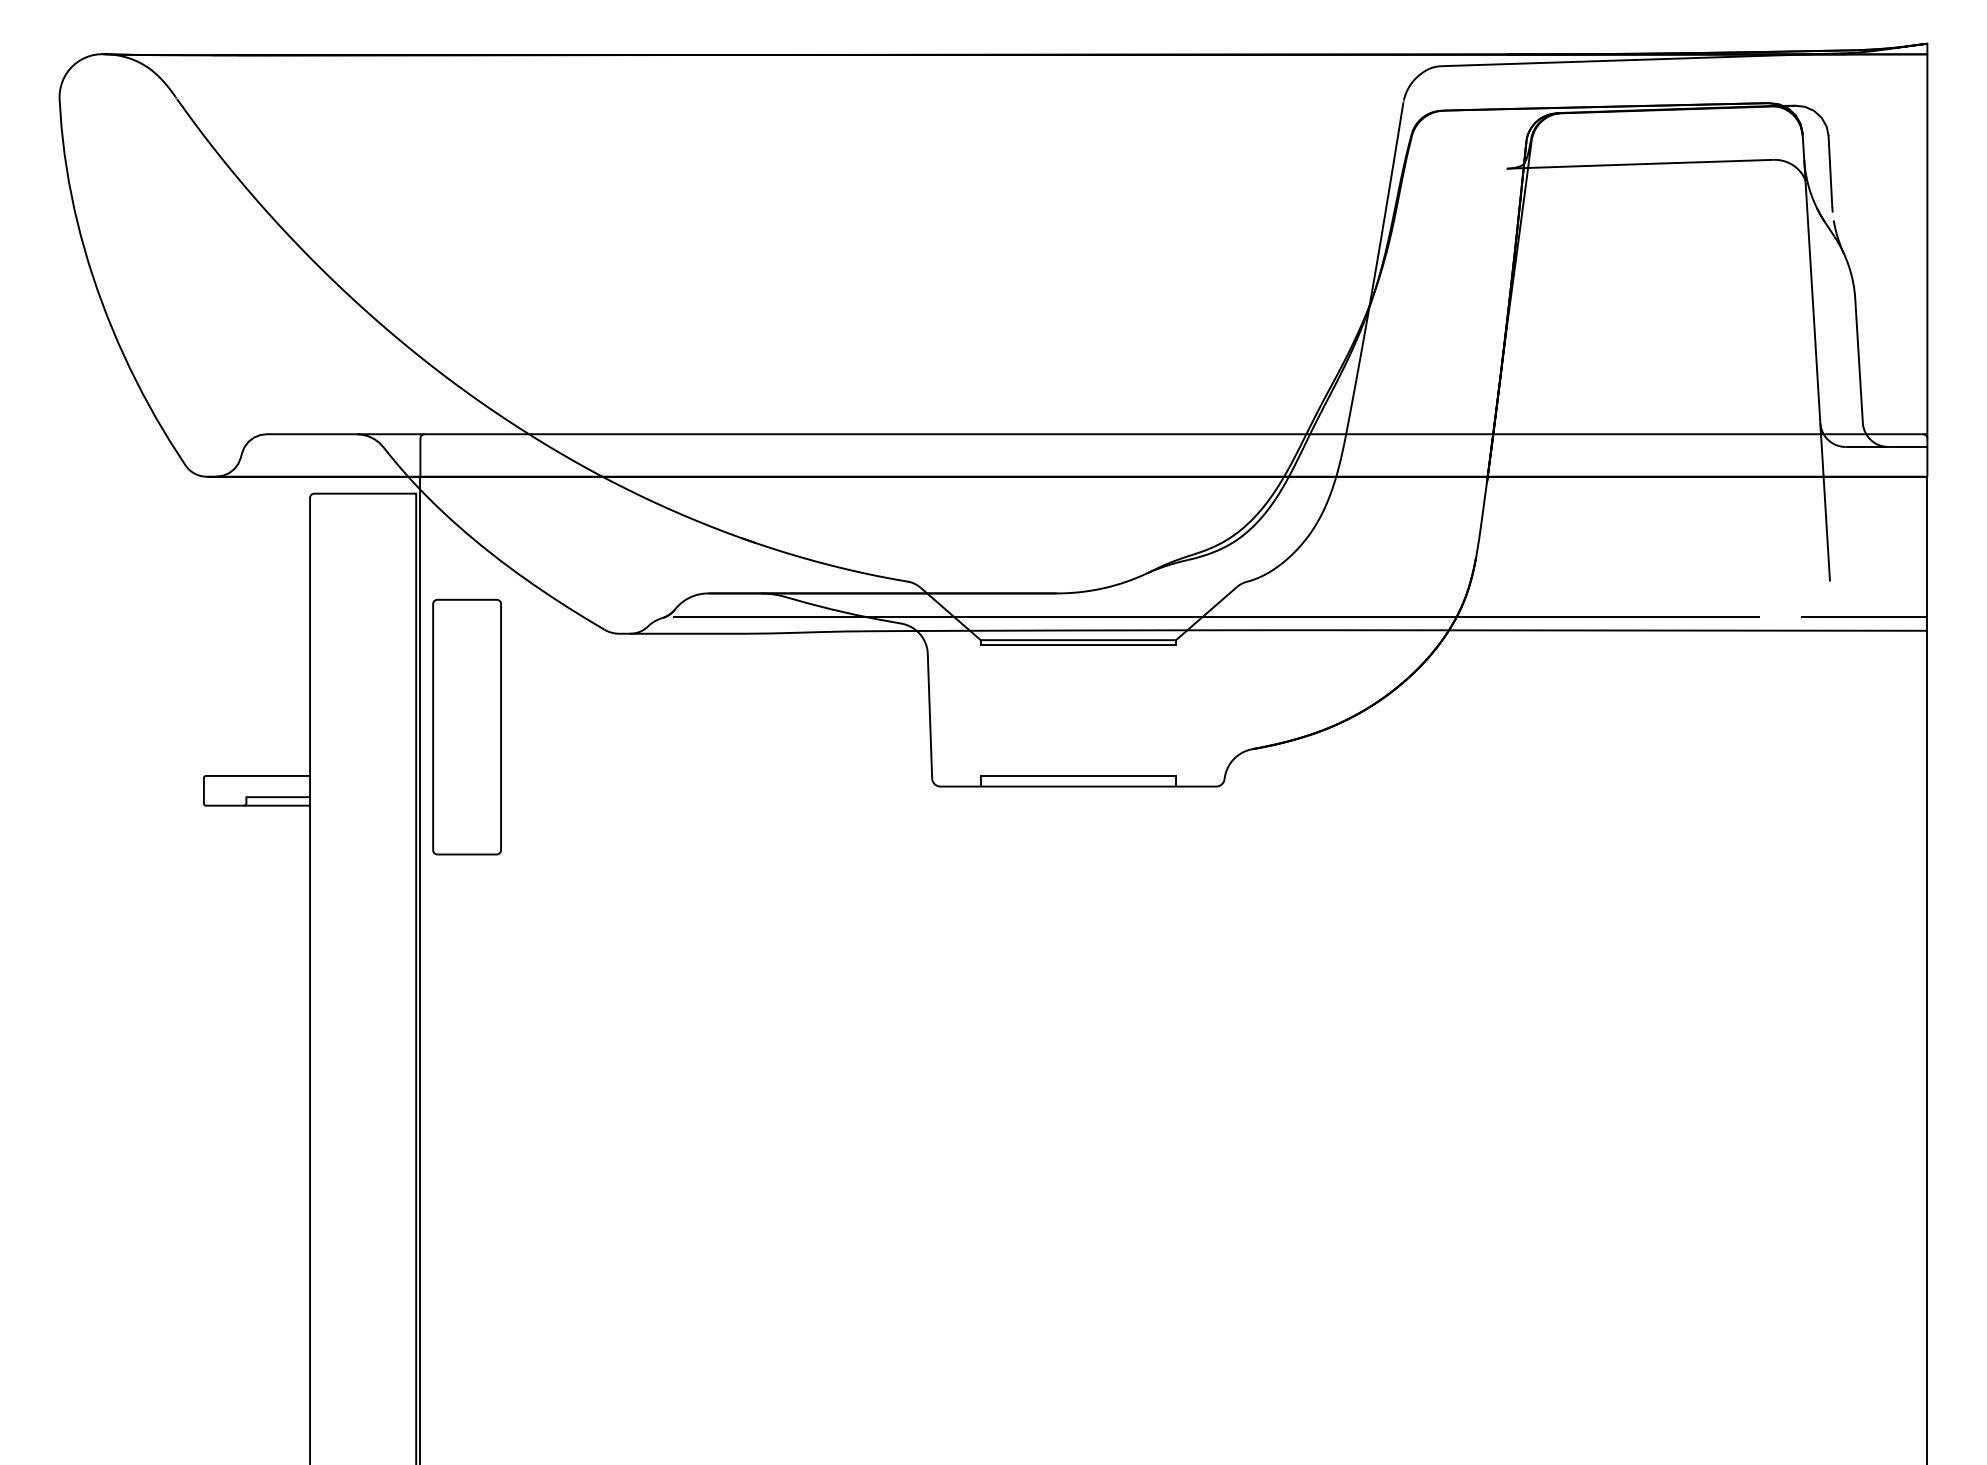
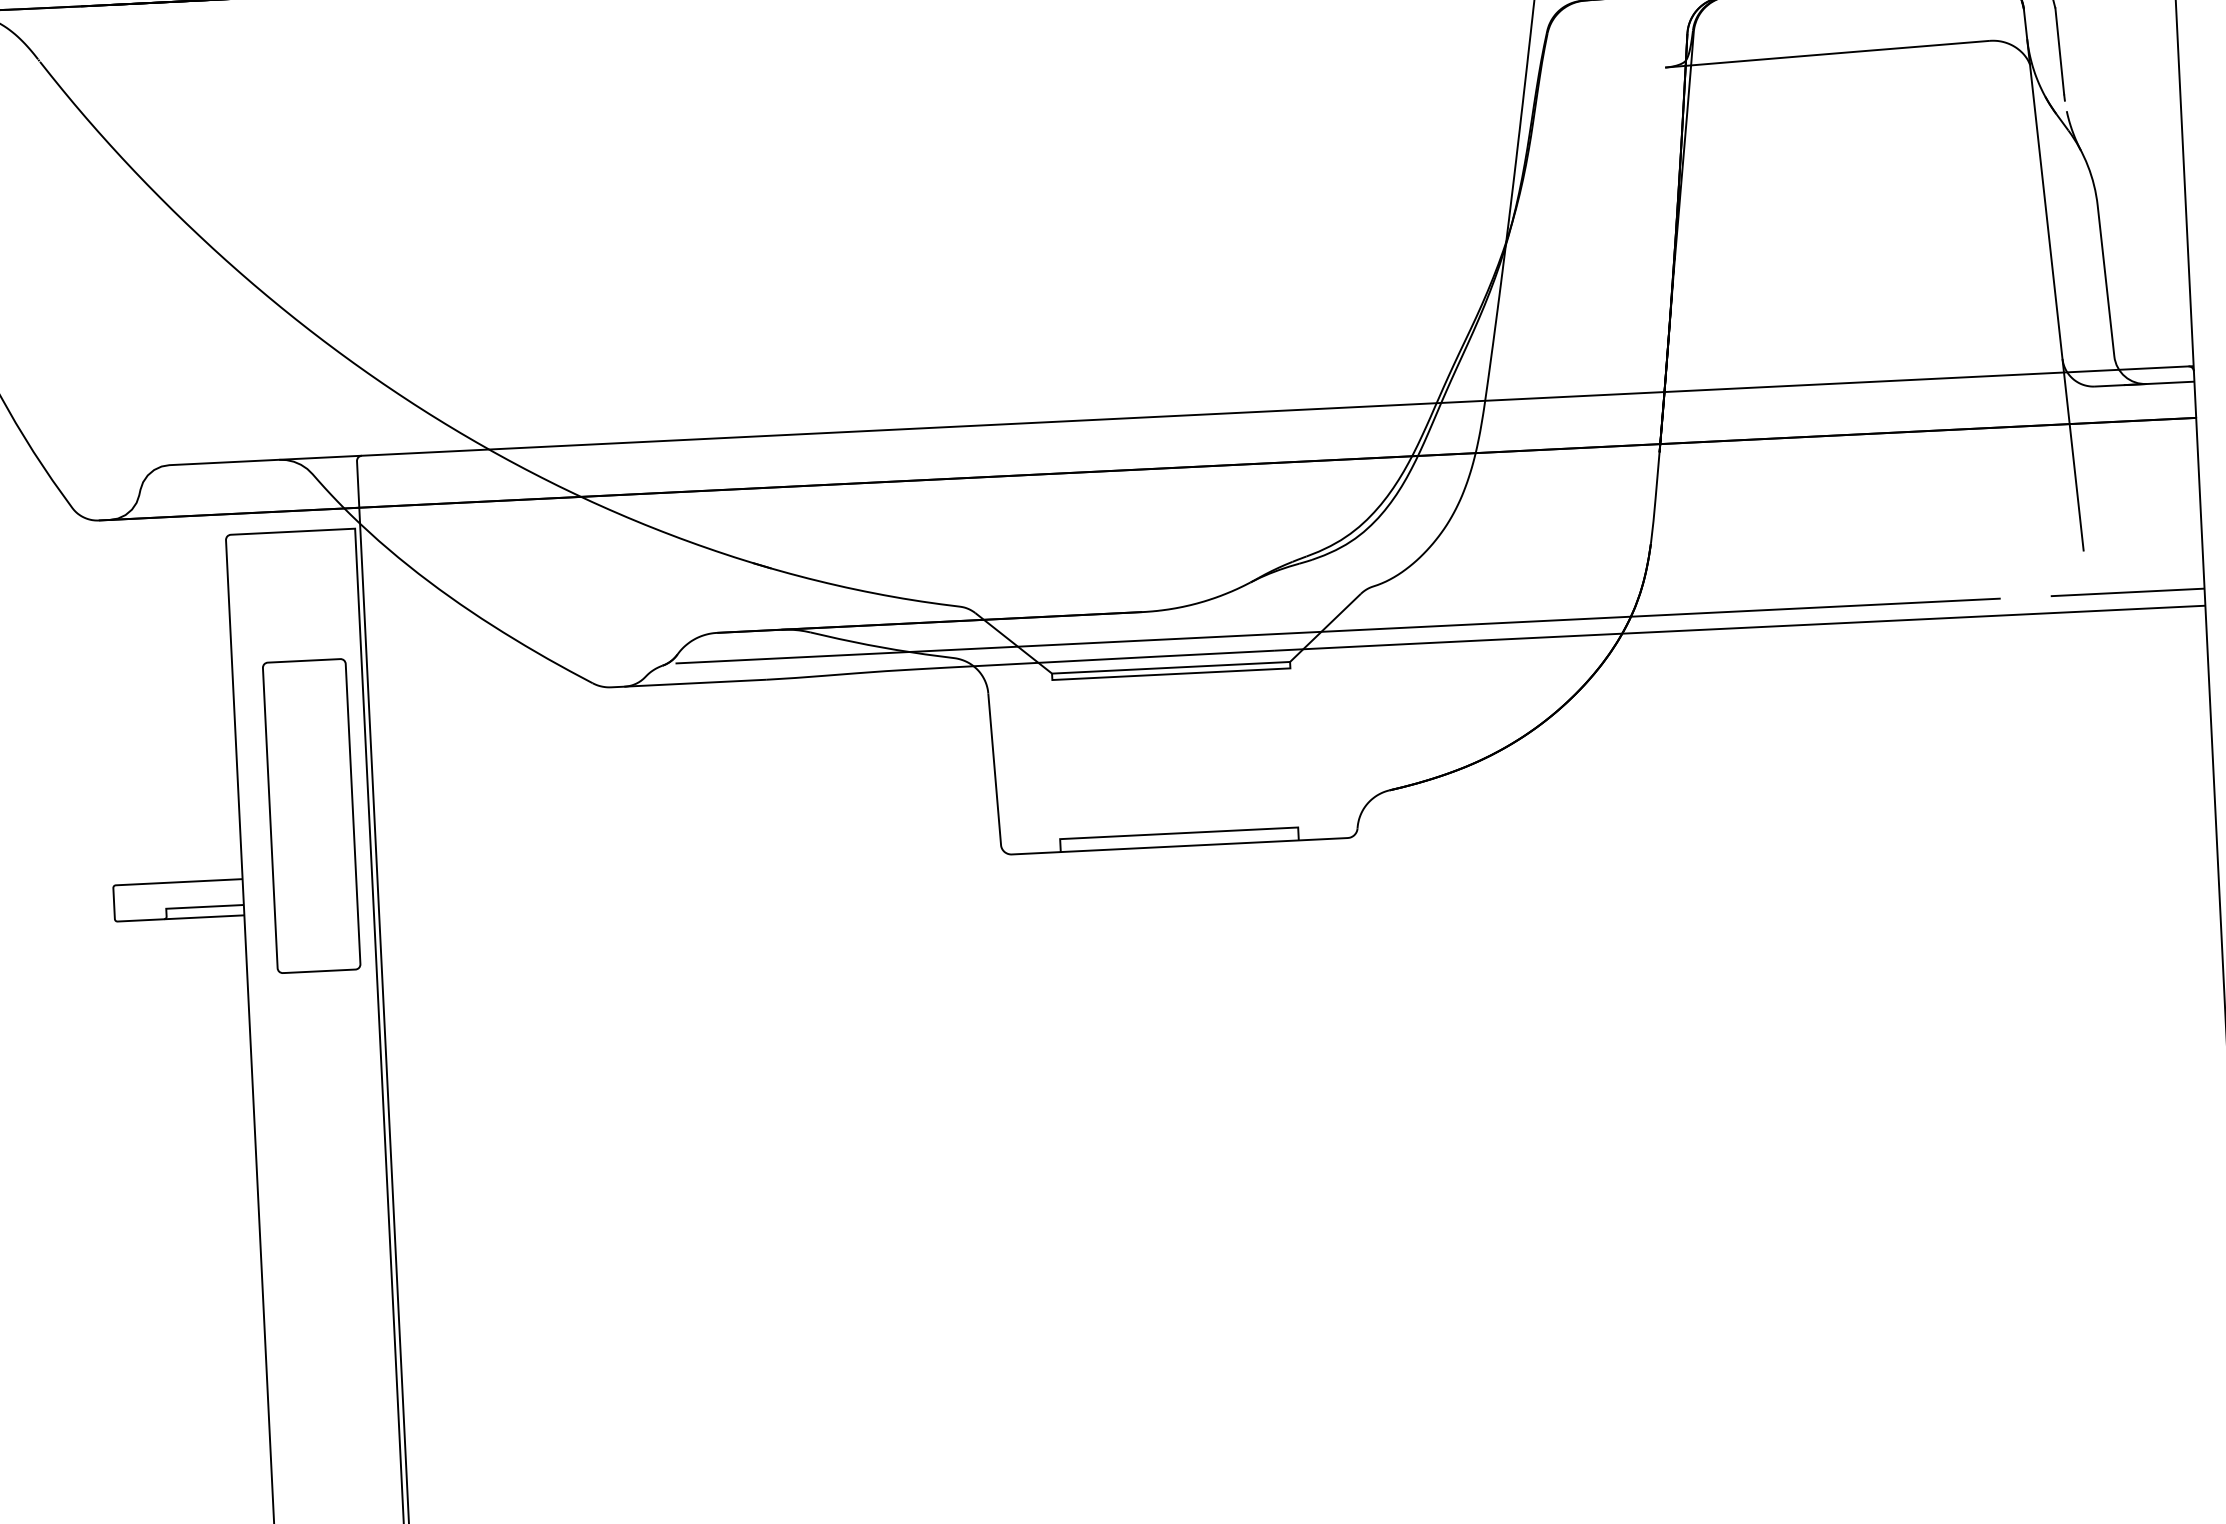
part: (466, 726) -> (310, 815), moved

